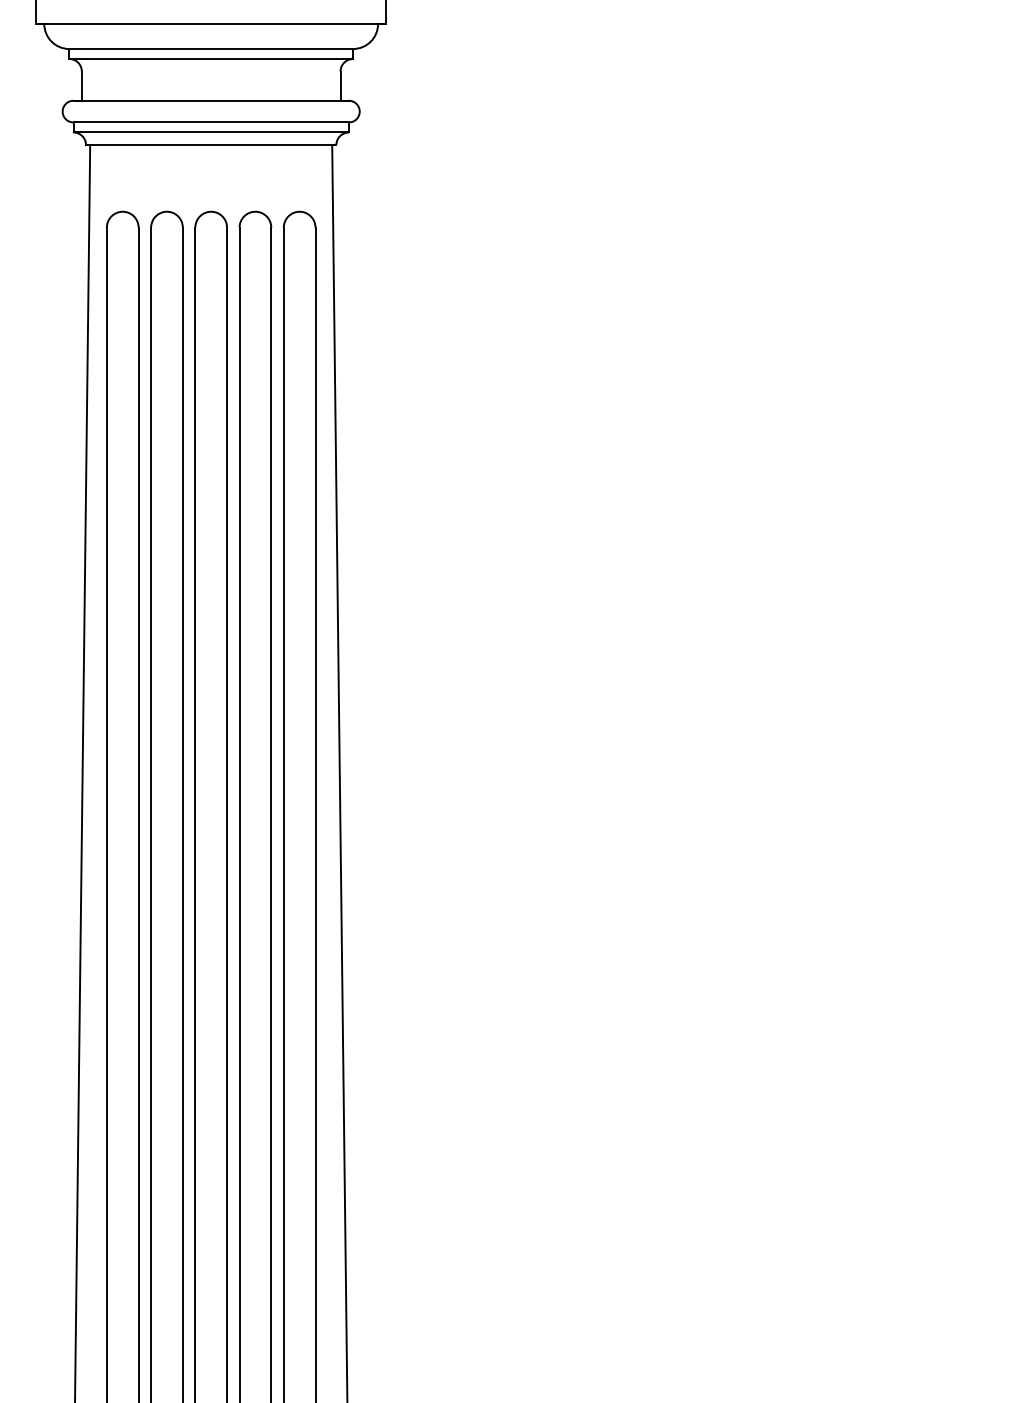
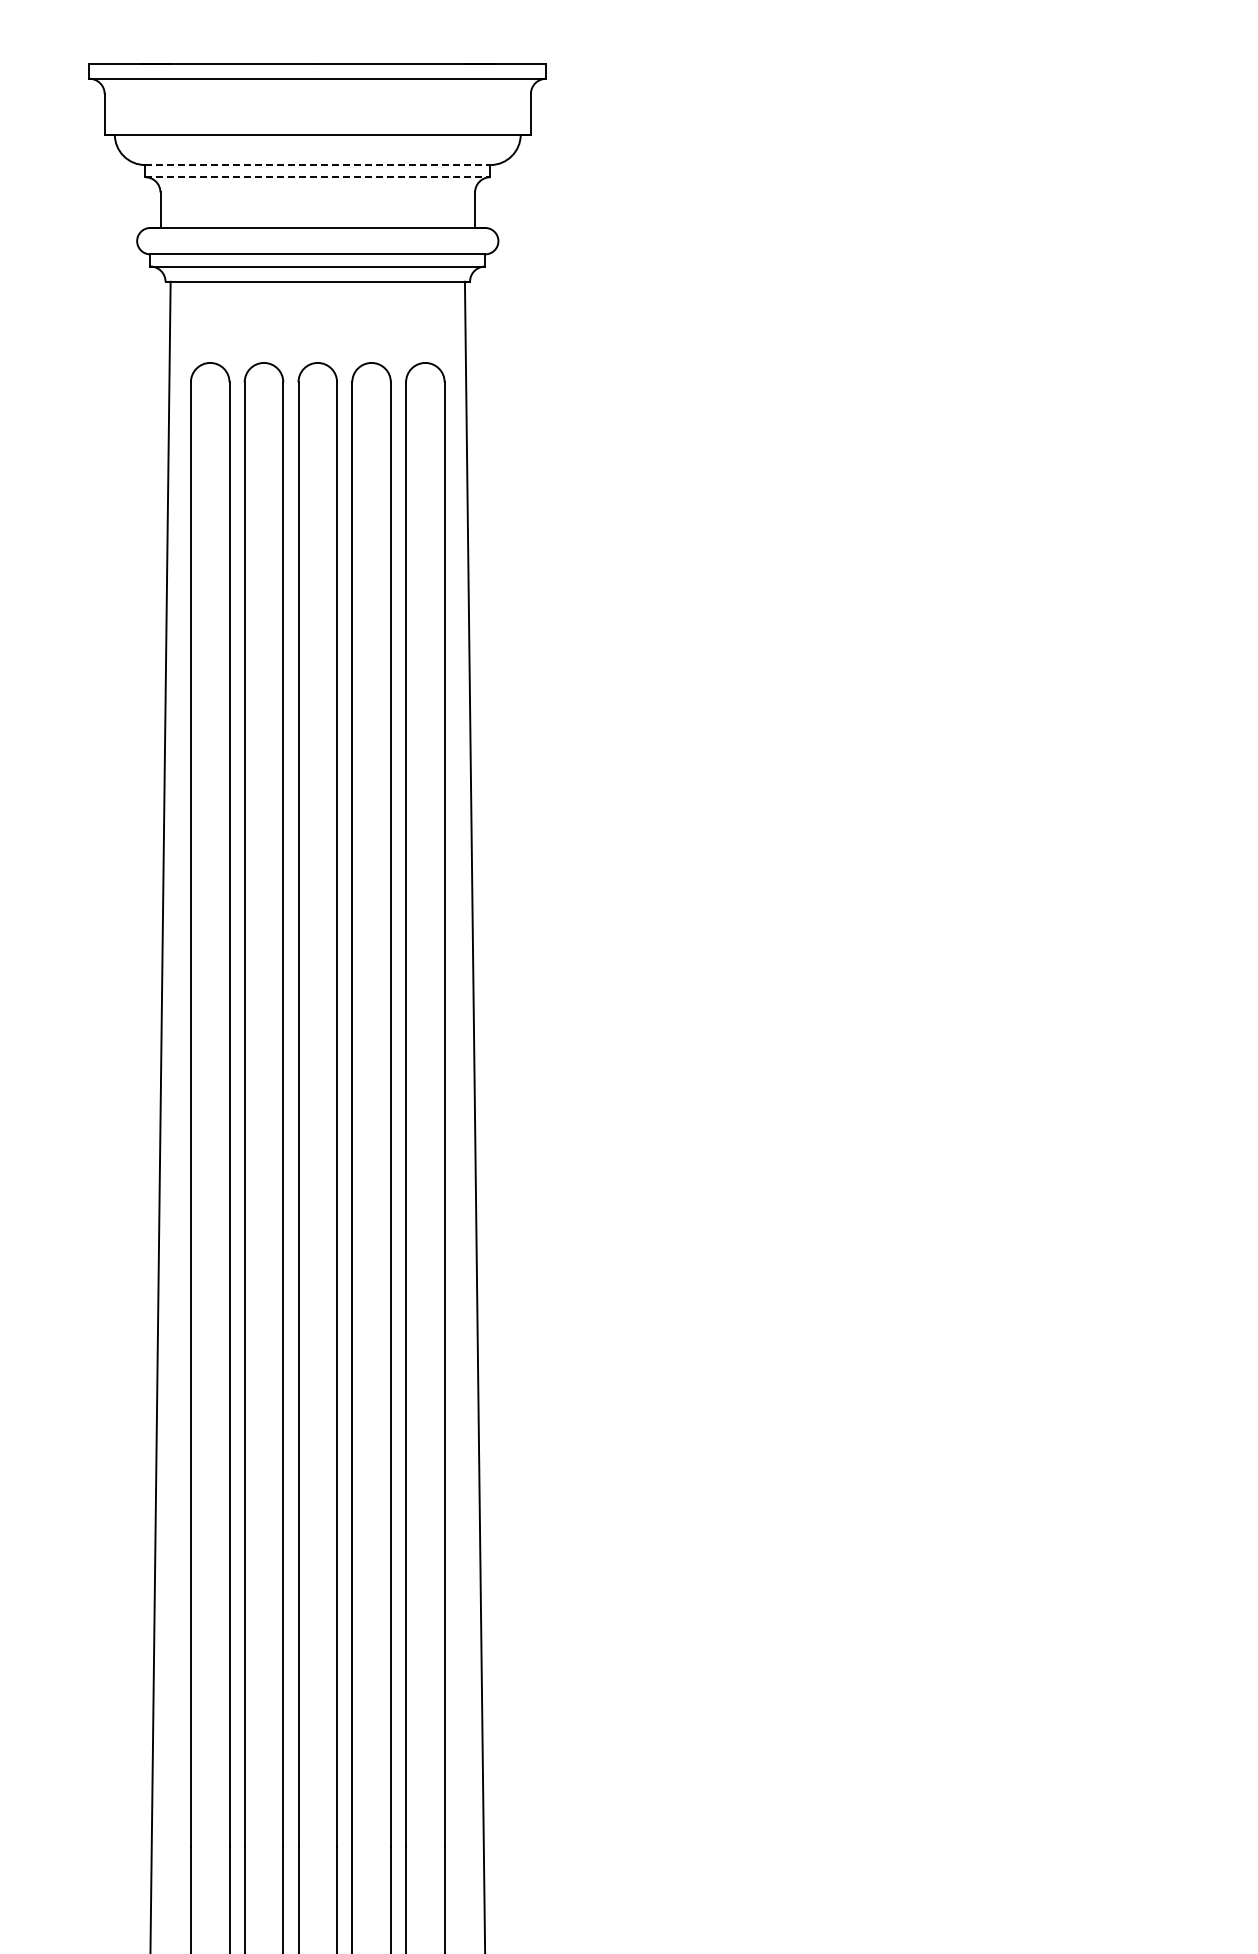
line: (210, 49) -> (317, 165), solid -> dashed
line: (210, 59) -> (317, 177), solid -> dashed

